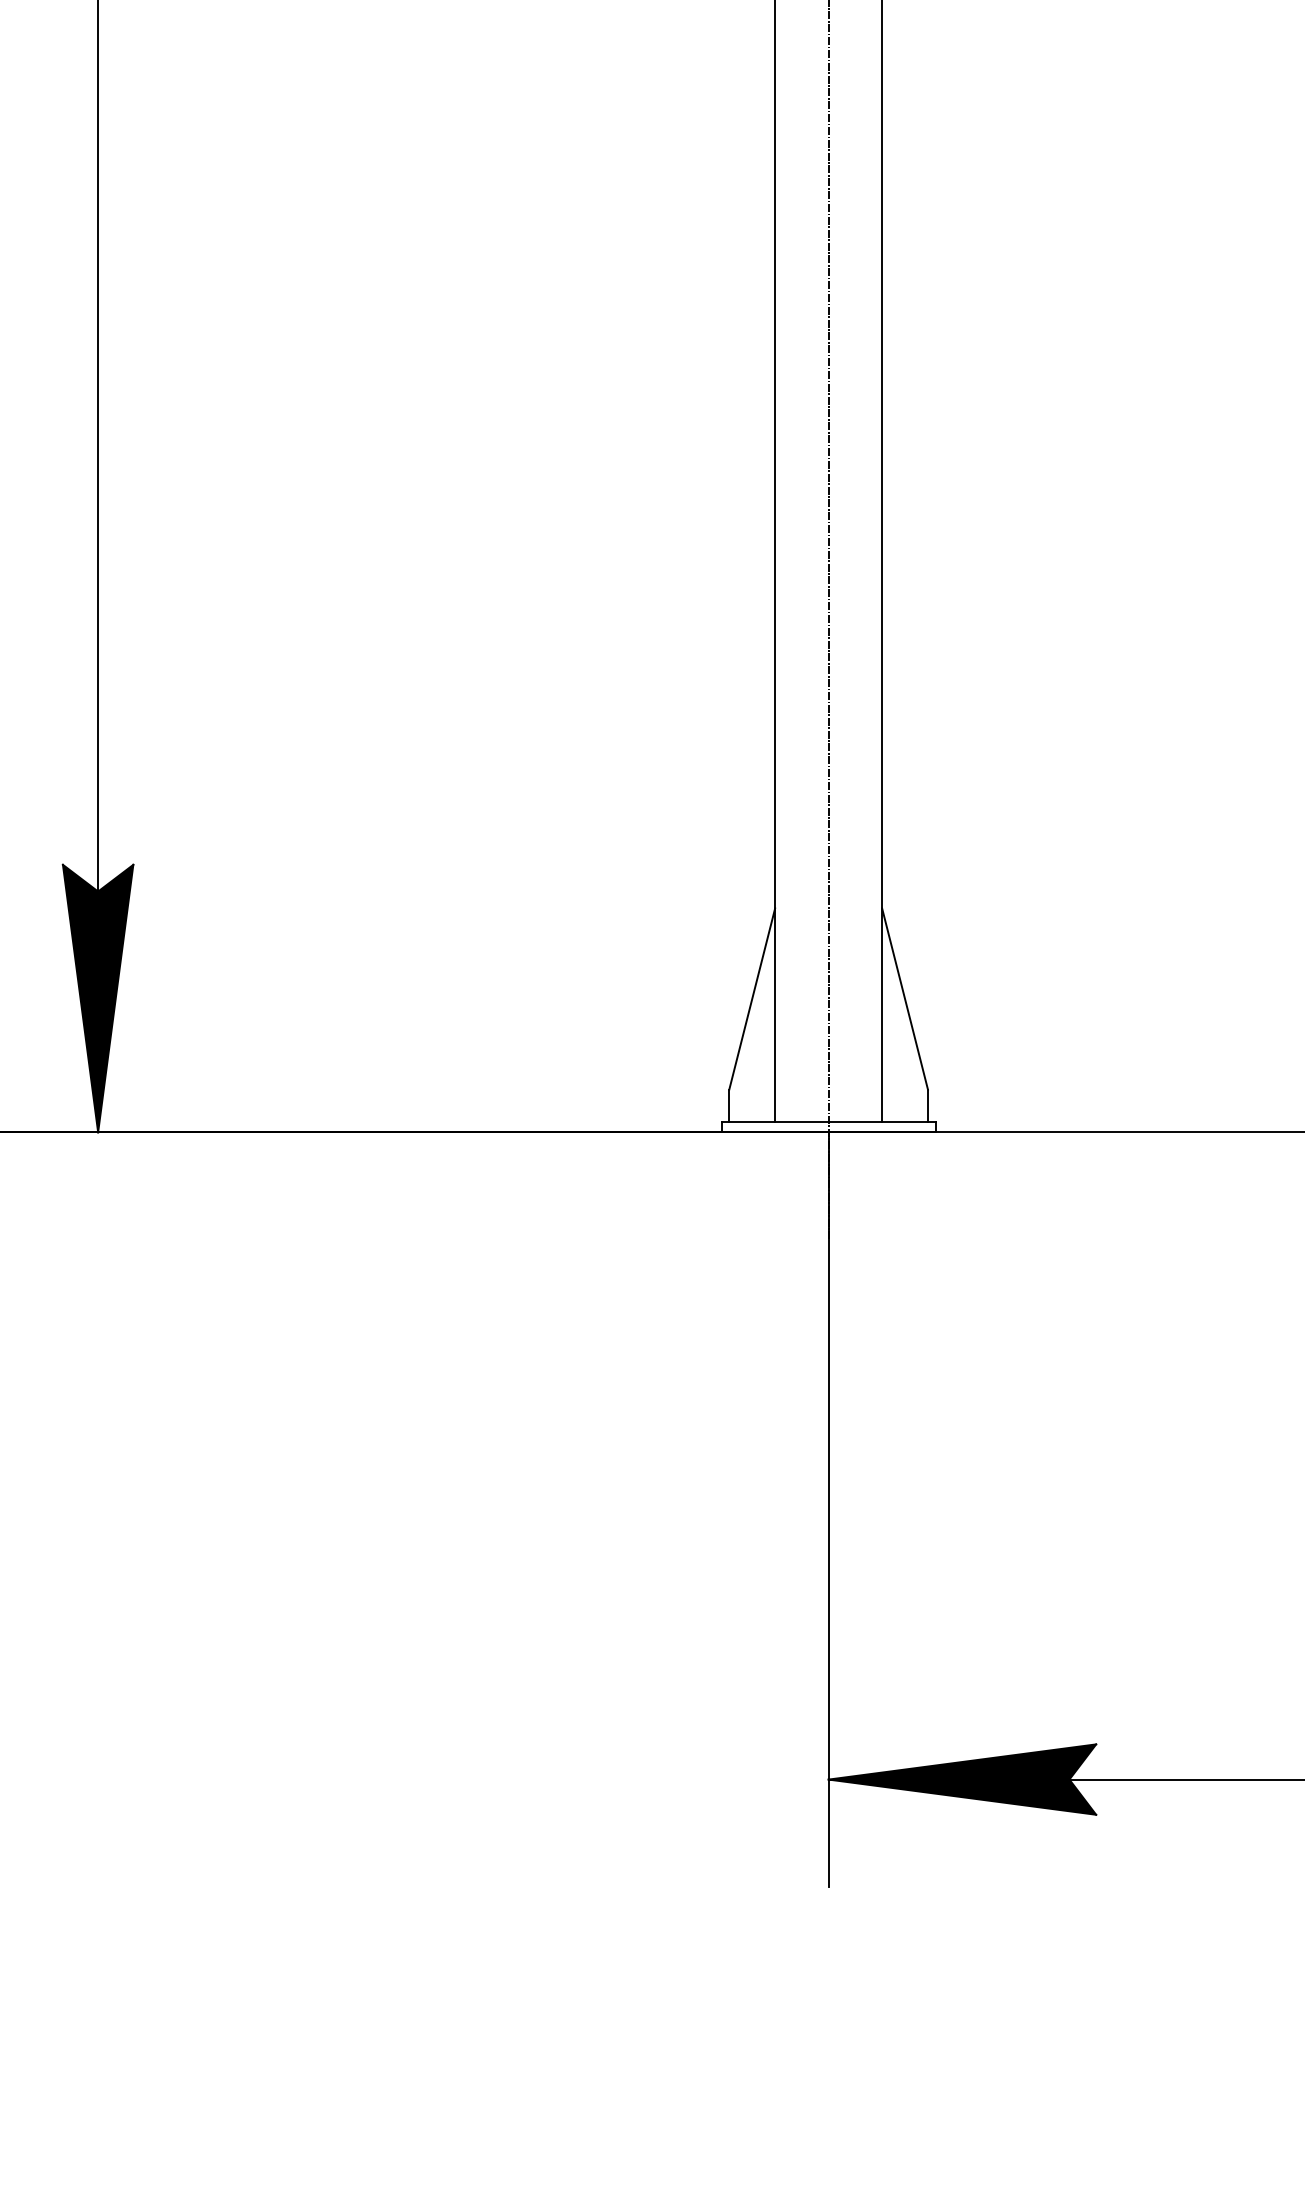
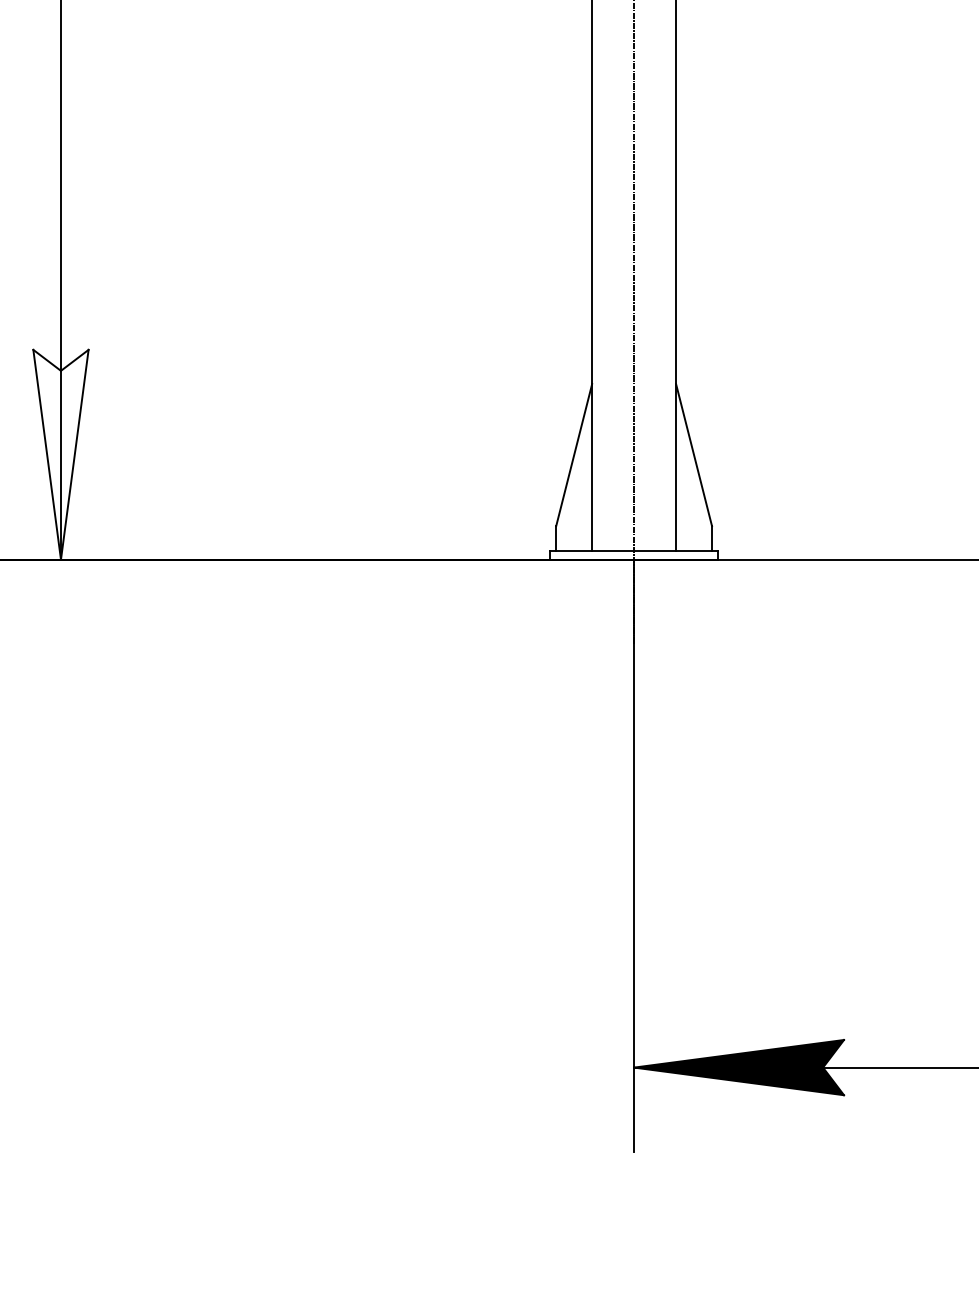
fill: (97, 998) -> (60, 454), removed

